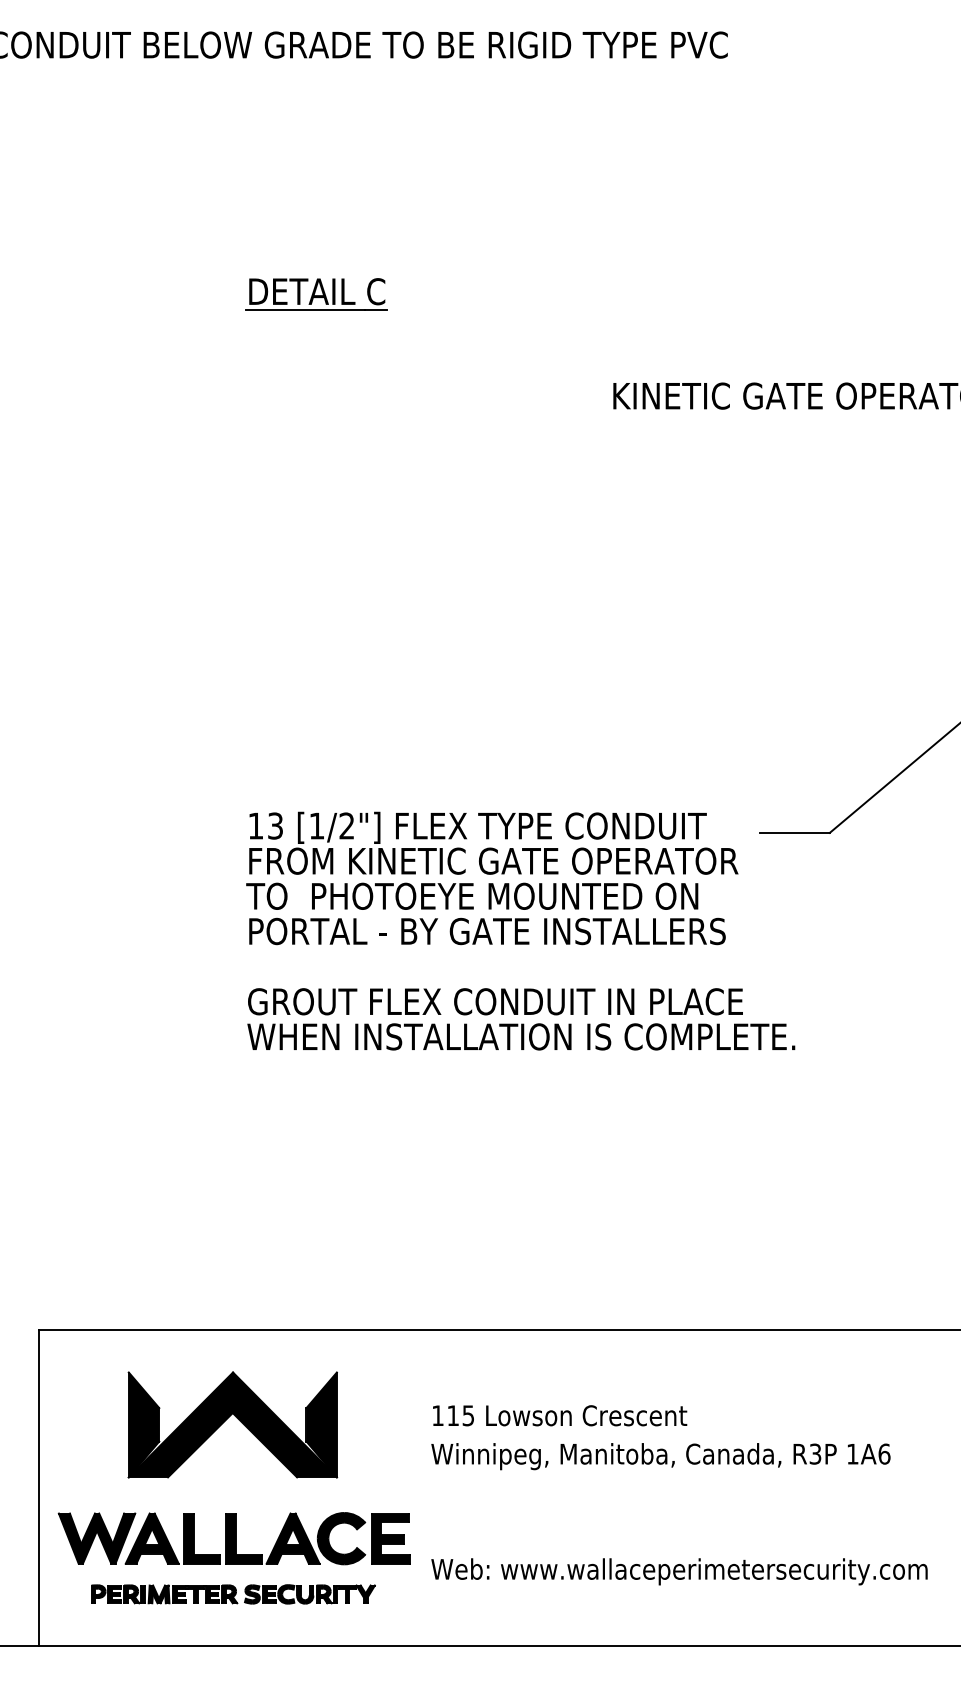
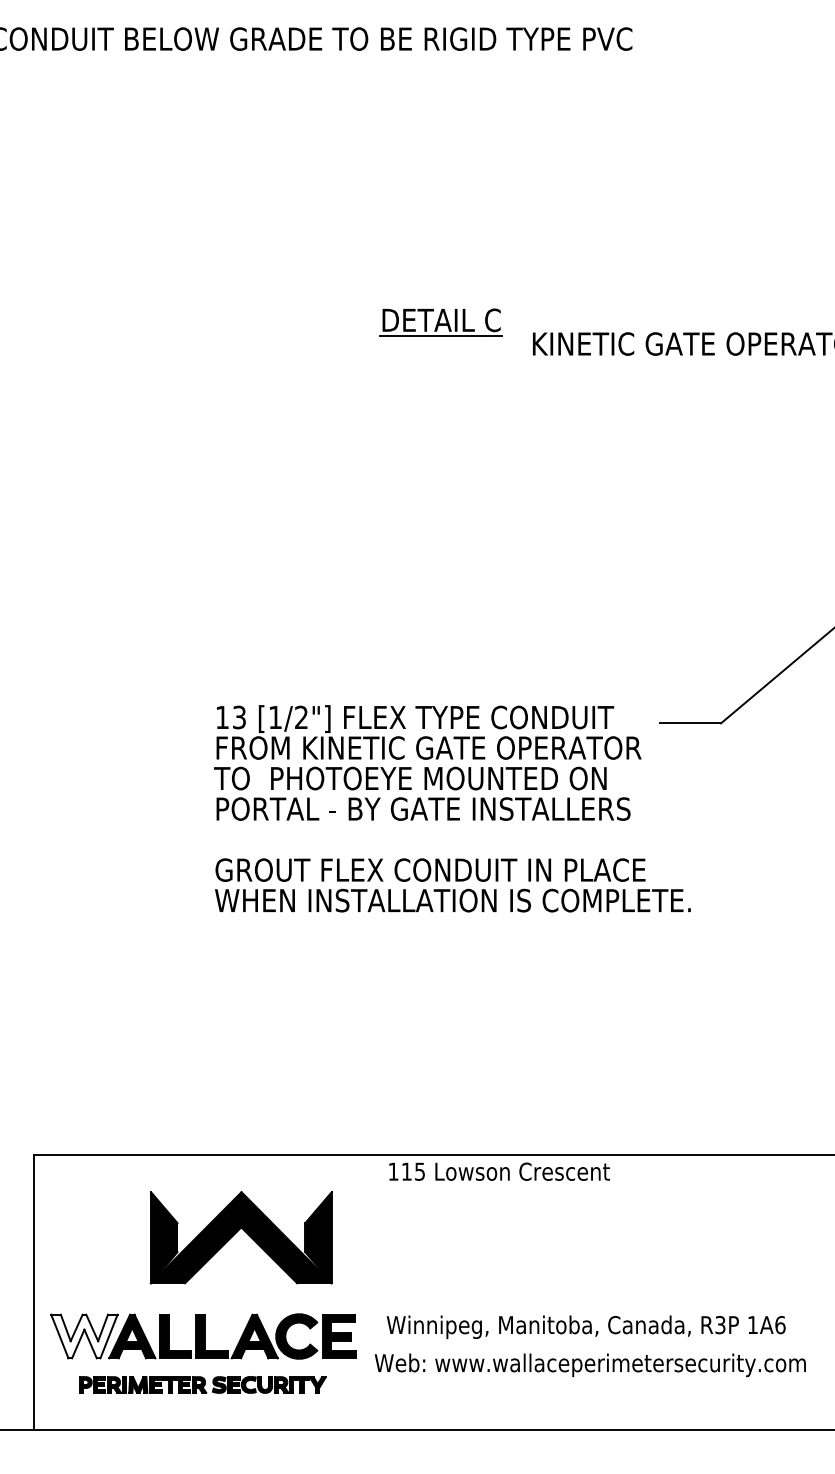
part: (315, 294) -> (440, 322), moved
text: (559, 1415) -> (499, 1171), moved
part: (231, 1424) -> (240, 1237), moved
text: (660, 1455) -> (585, 1326), moved
fill: (97, 1538) -> (84, 1336), removed

